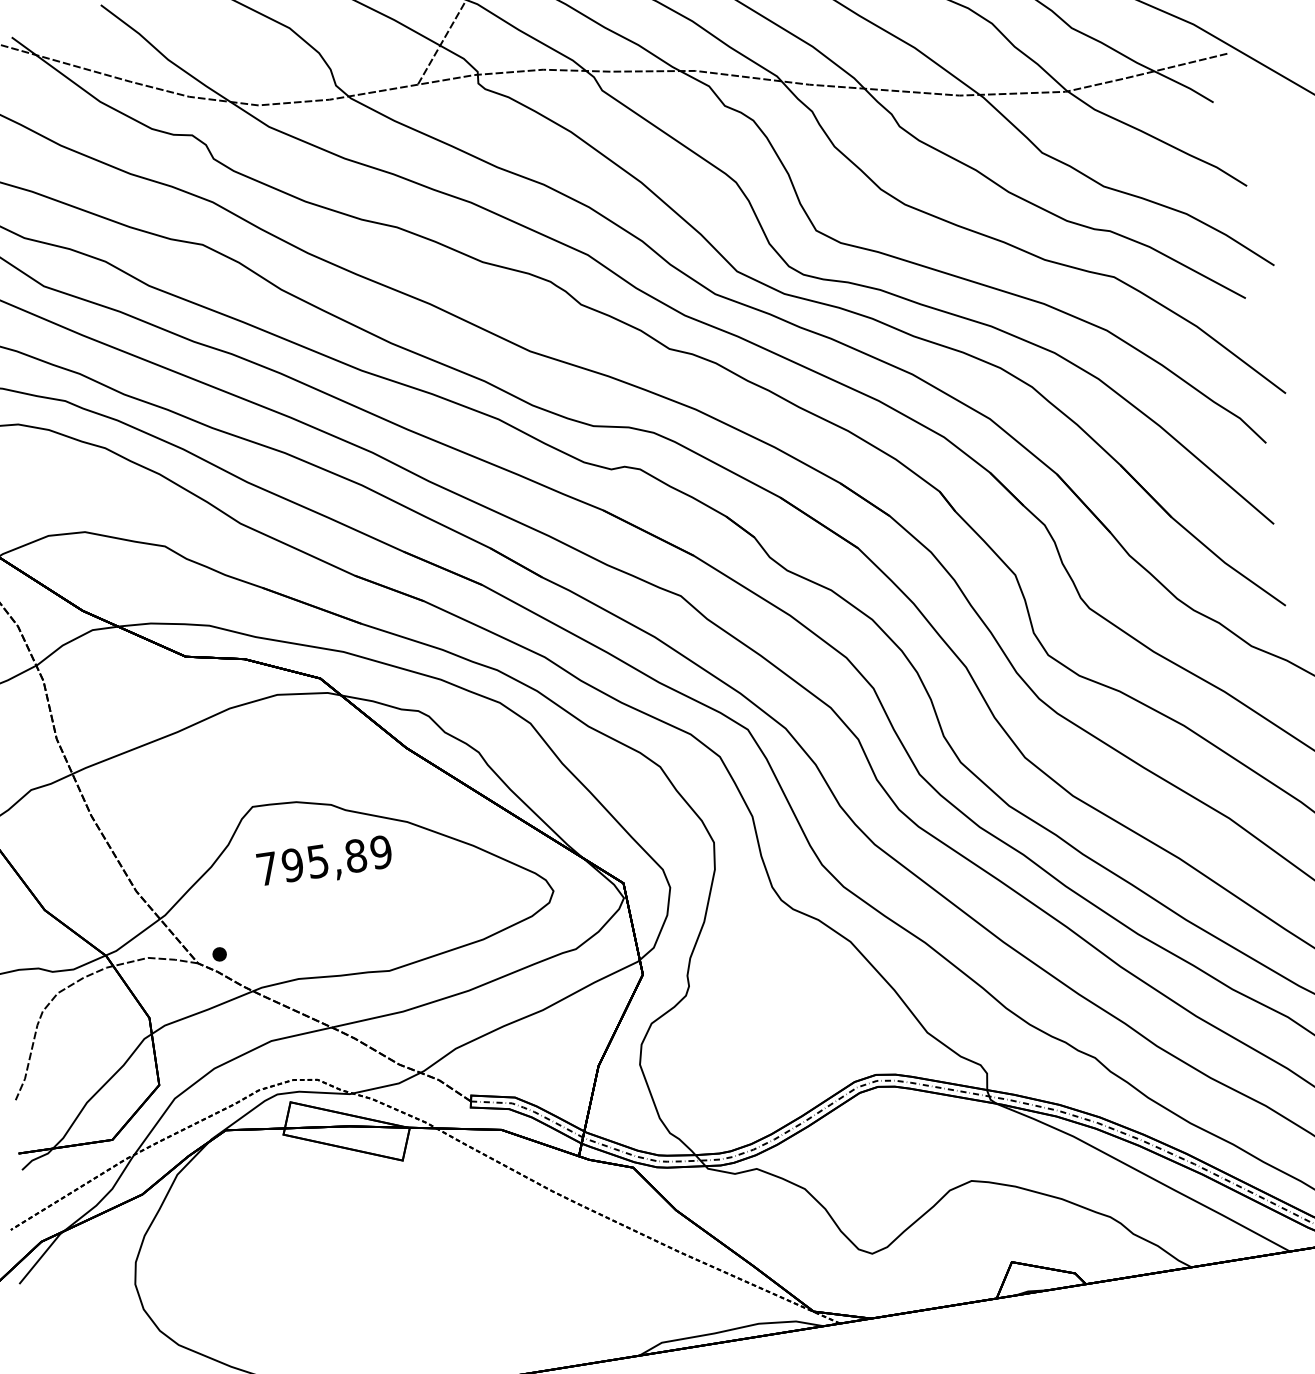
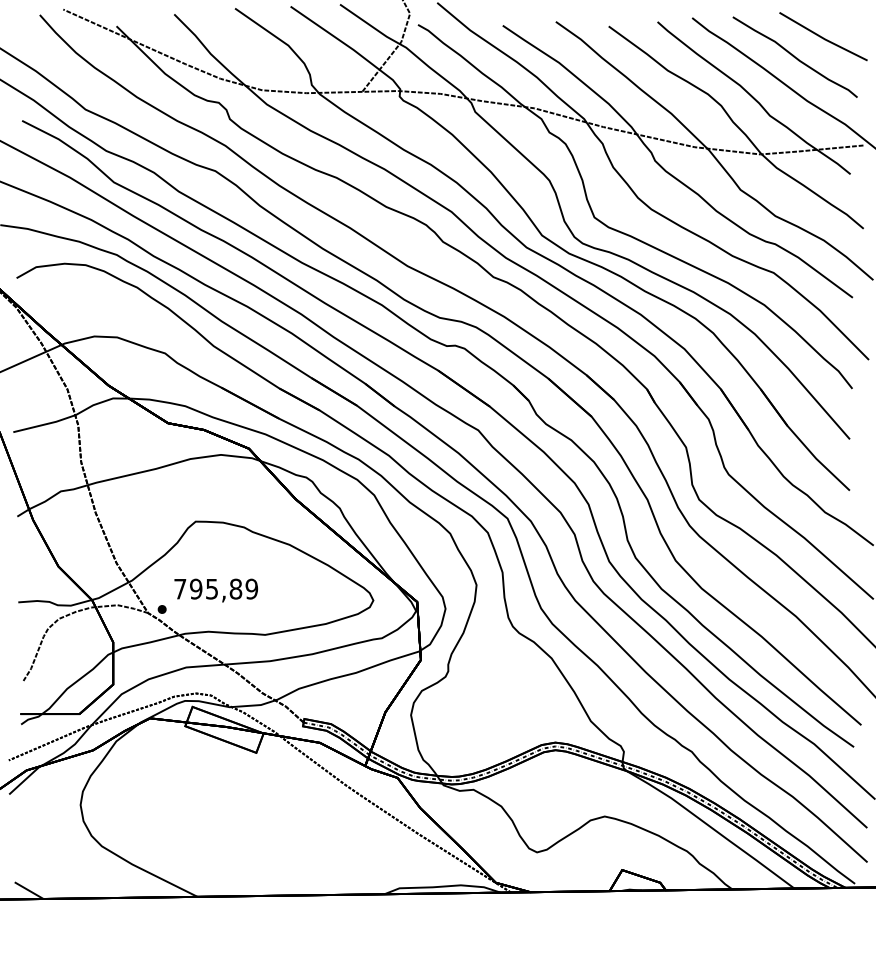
text: (323, 862) -> (215, 590), moved

